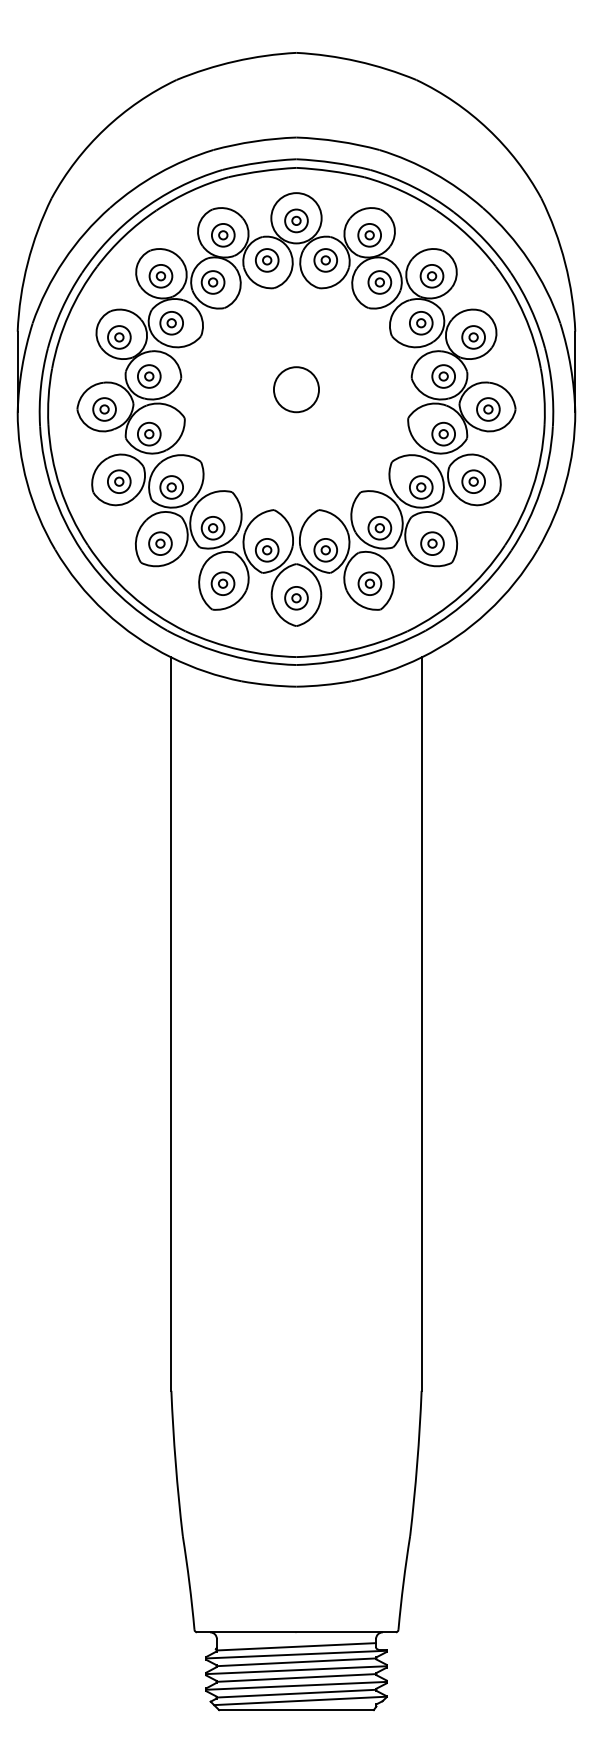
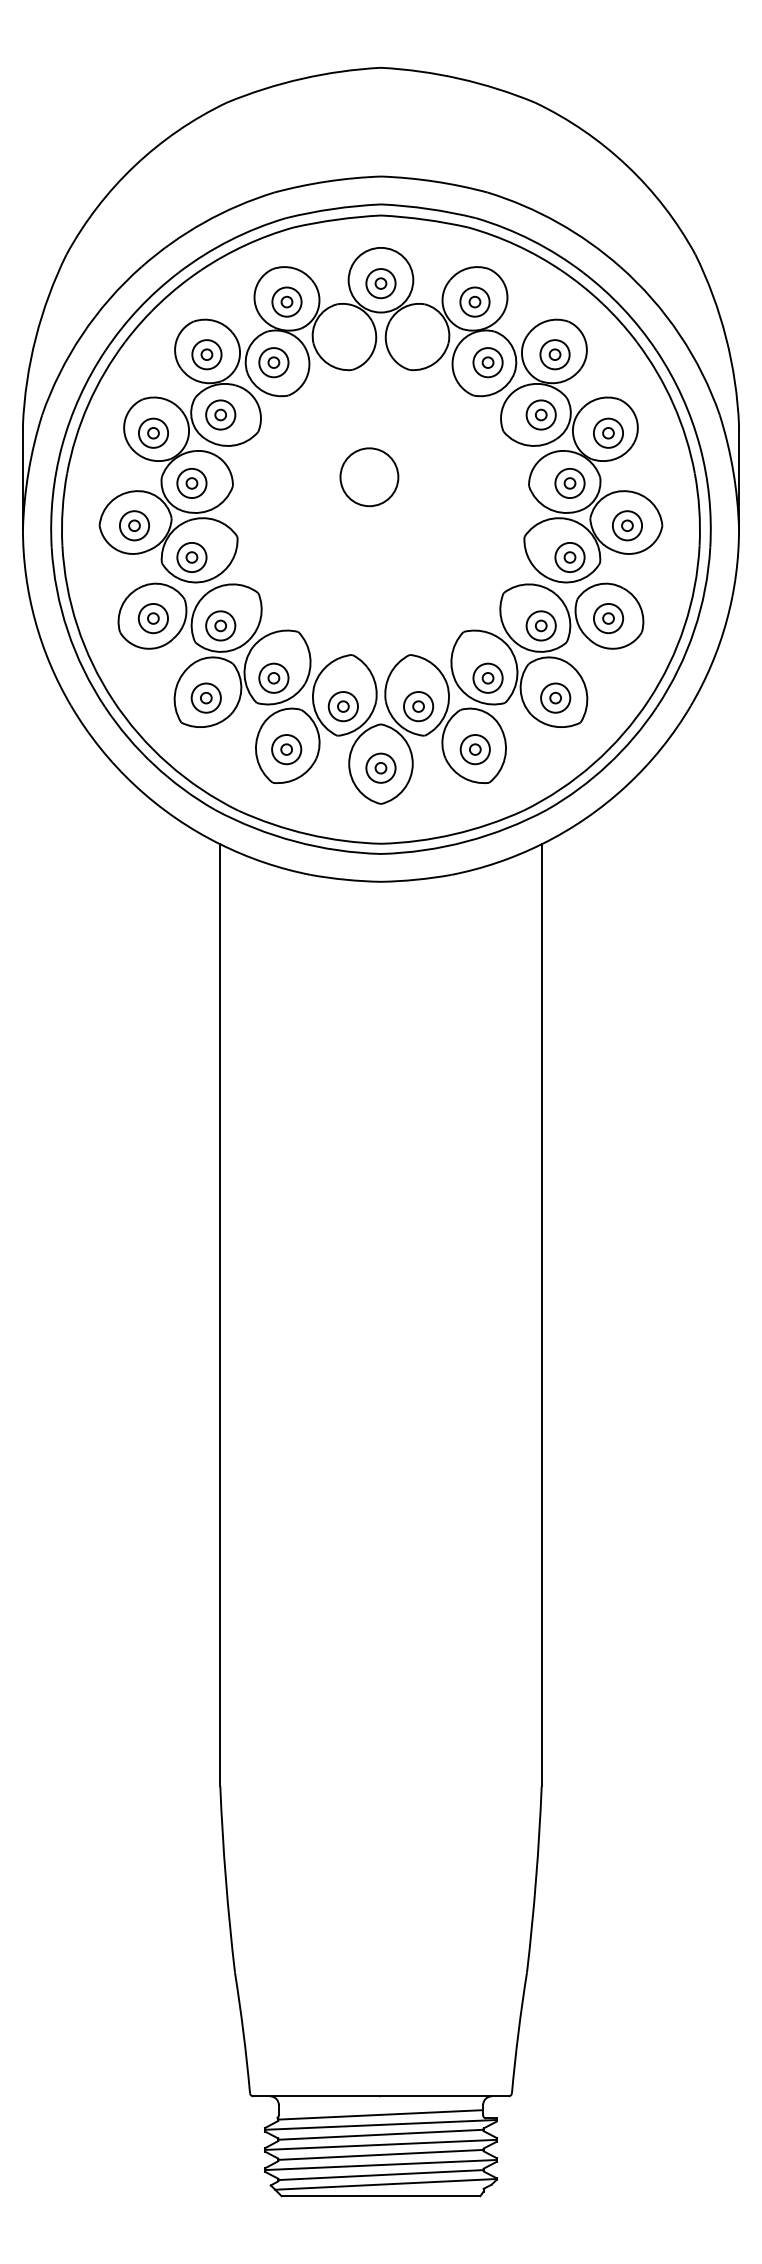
part: (267, 260) -> (343, 334), removed
part: (325, 260) -> (418, 334), removed
circle: (296, 389) -> (369, 477), moved

